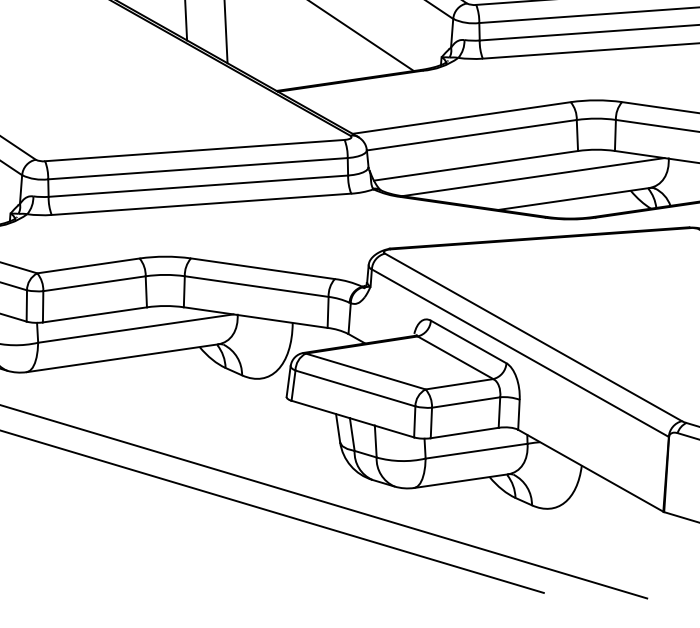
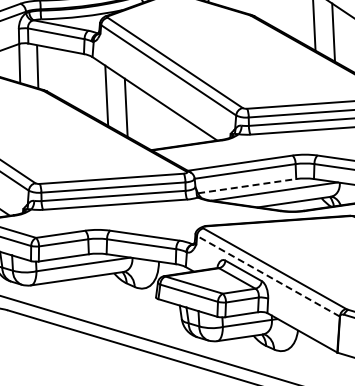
line: (476, 166) -> (247, 186), solid -> dashed
line: (520, 353) -> (268, 276), solid -> dashed

